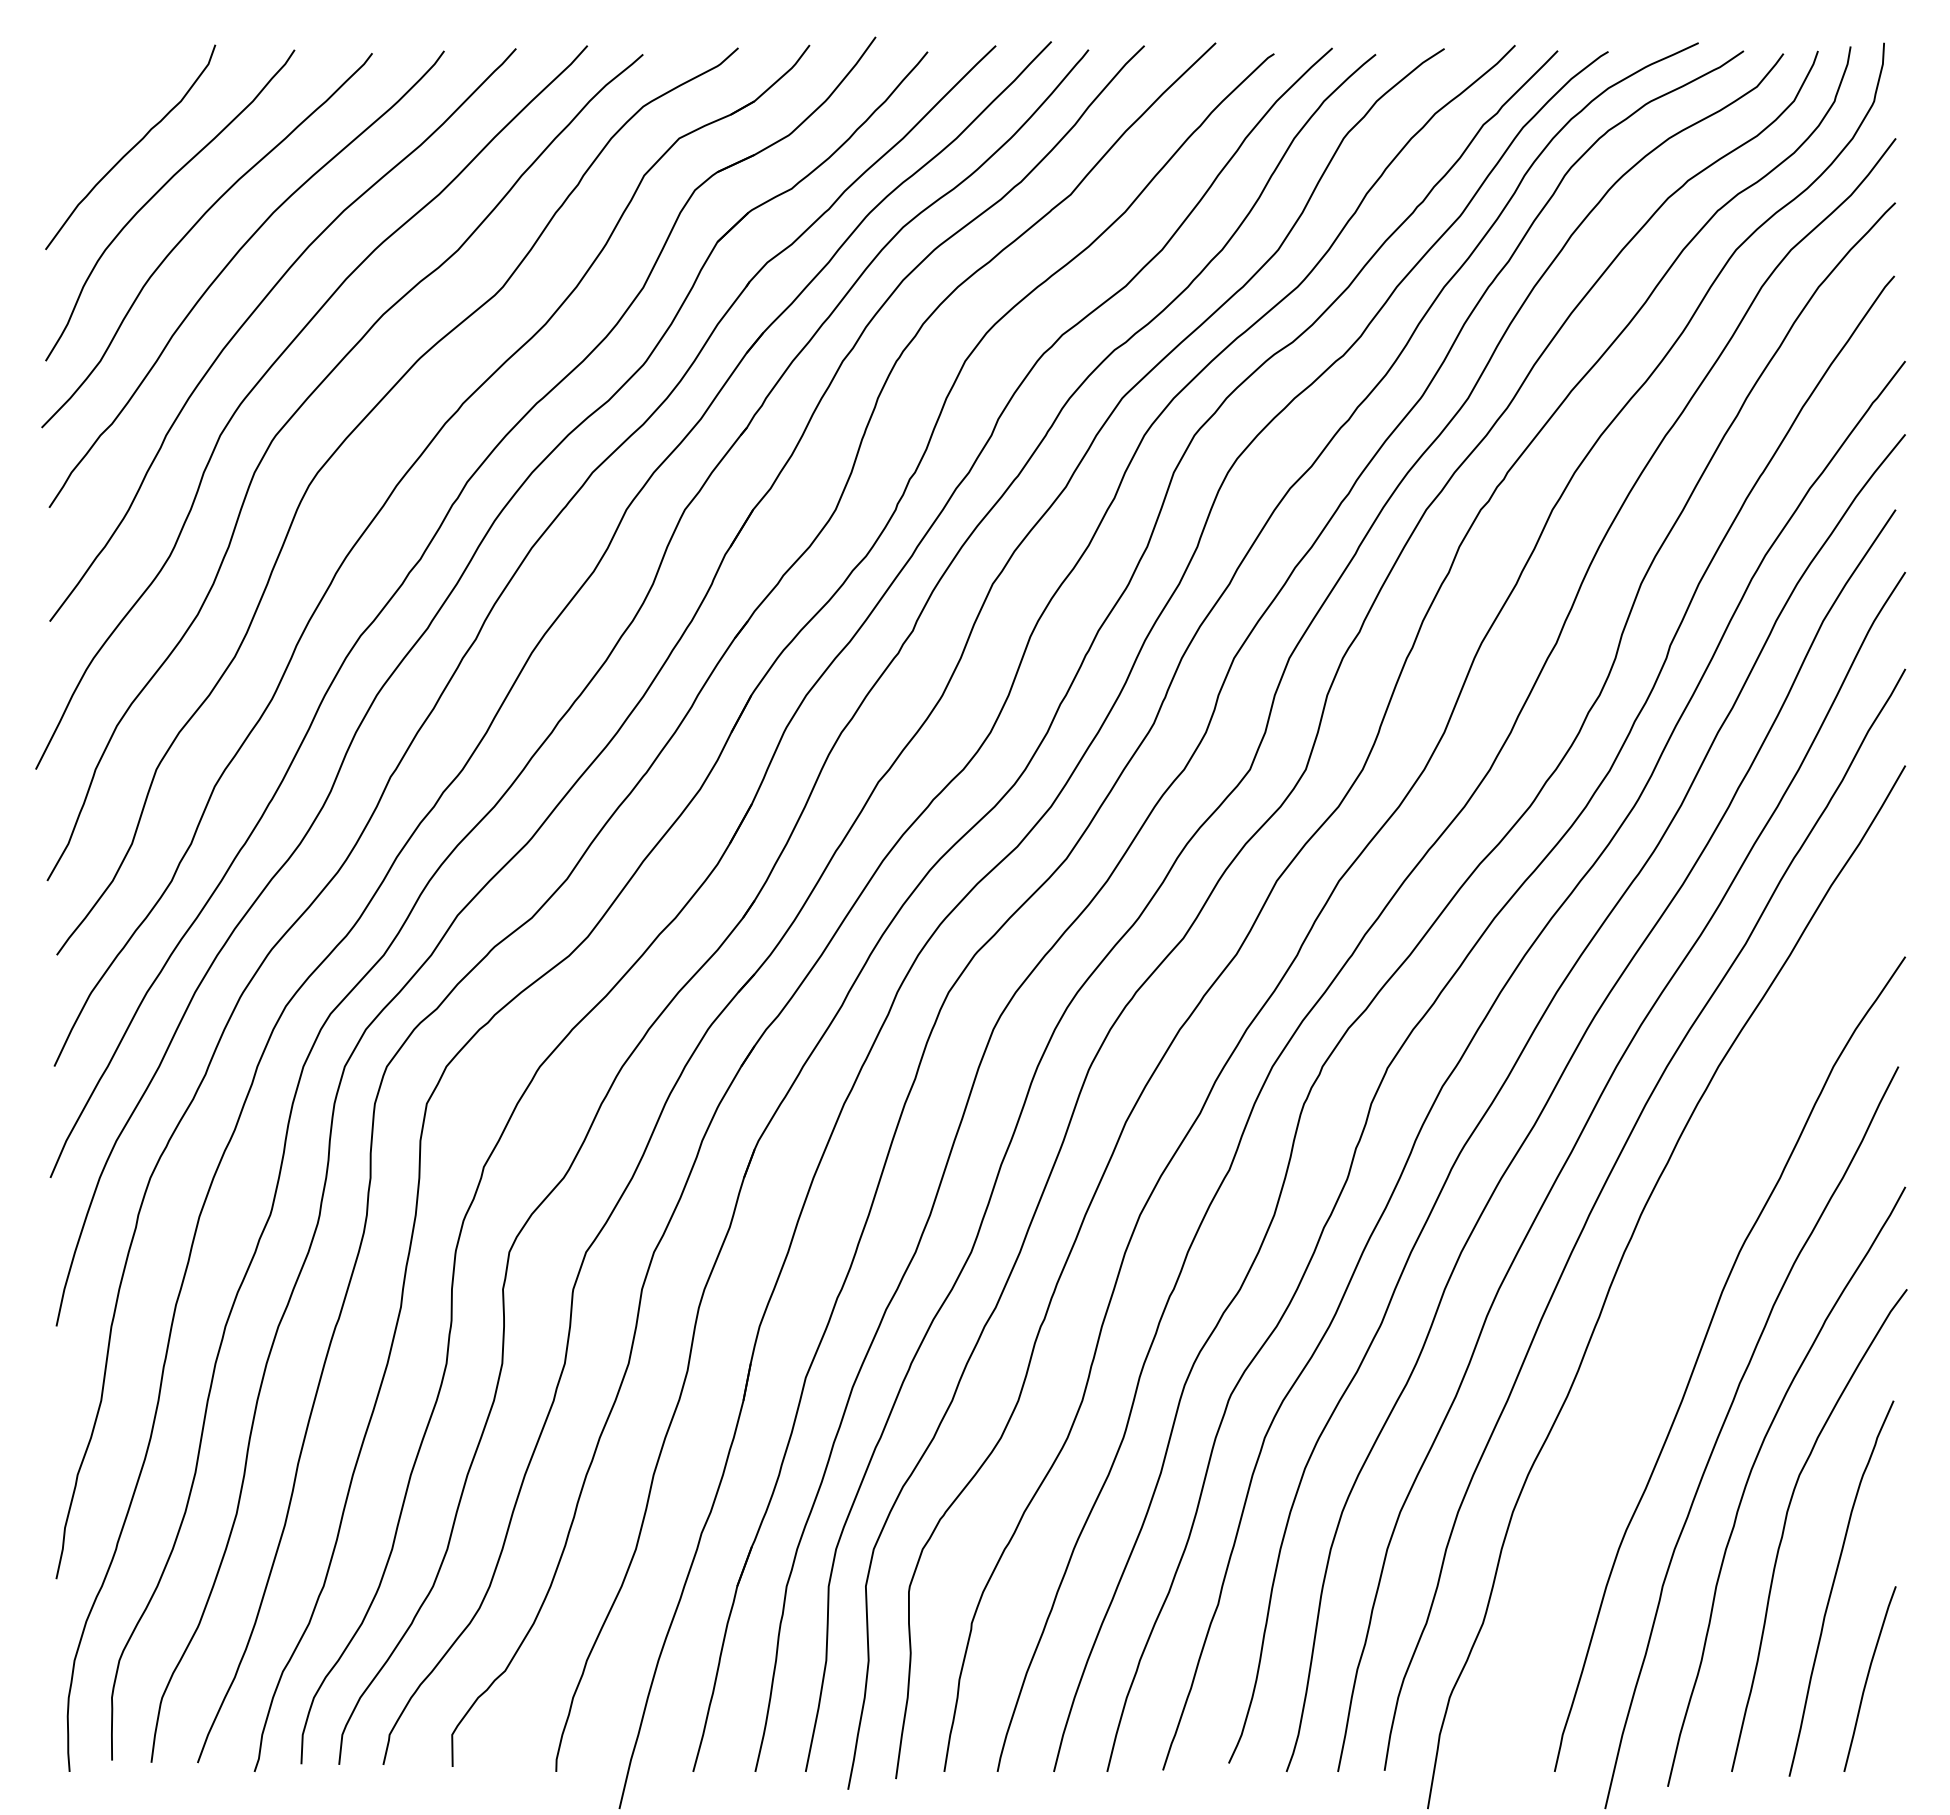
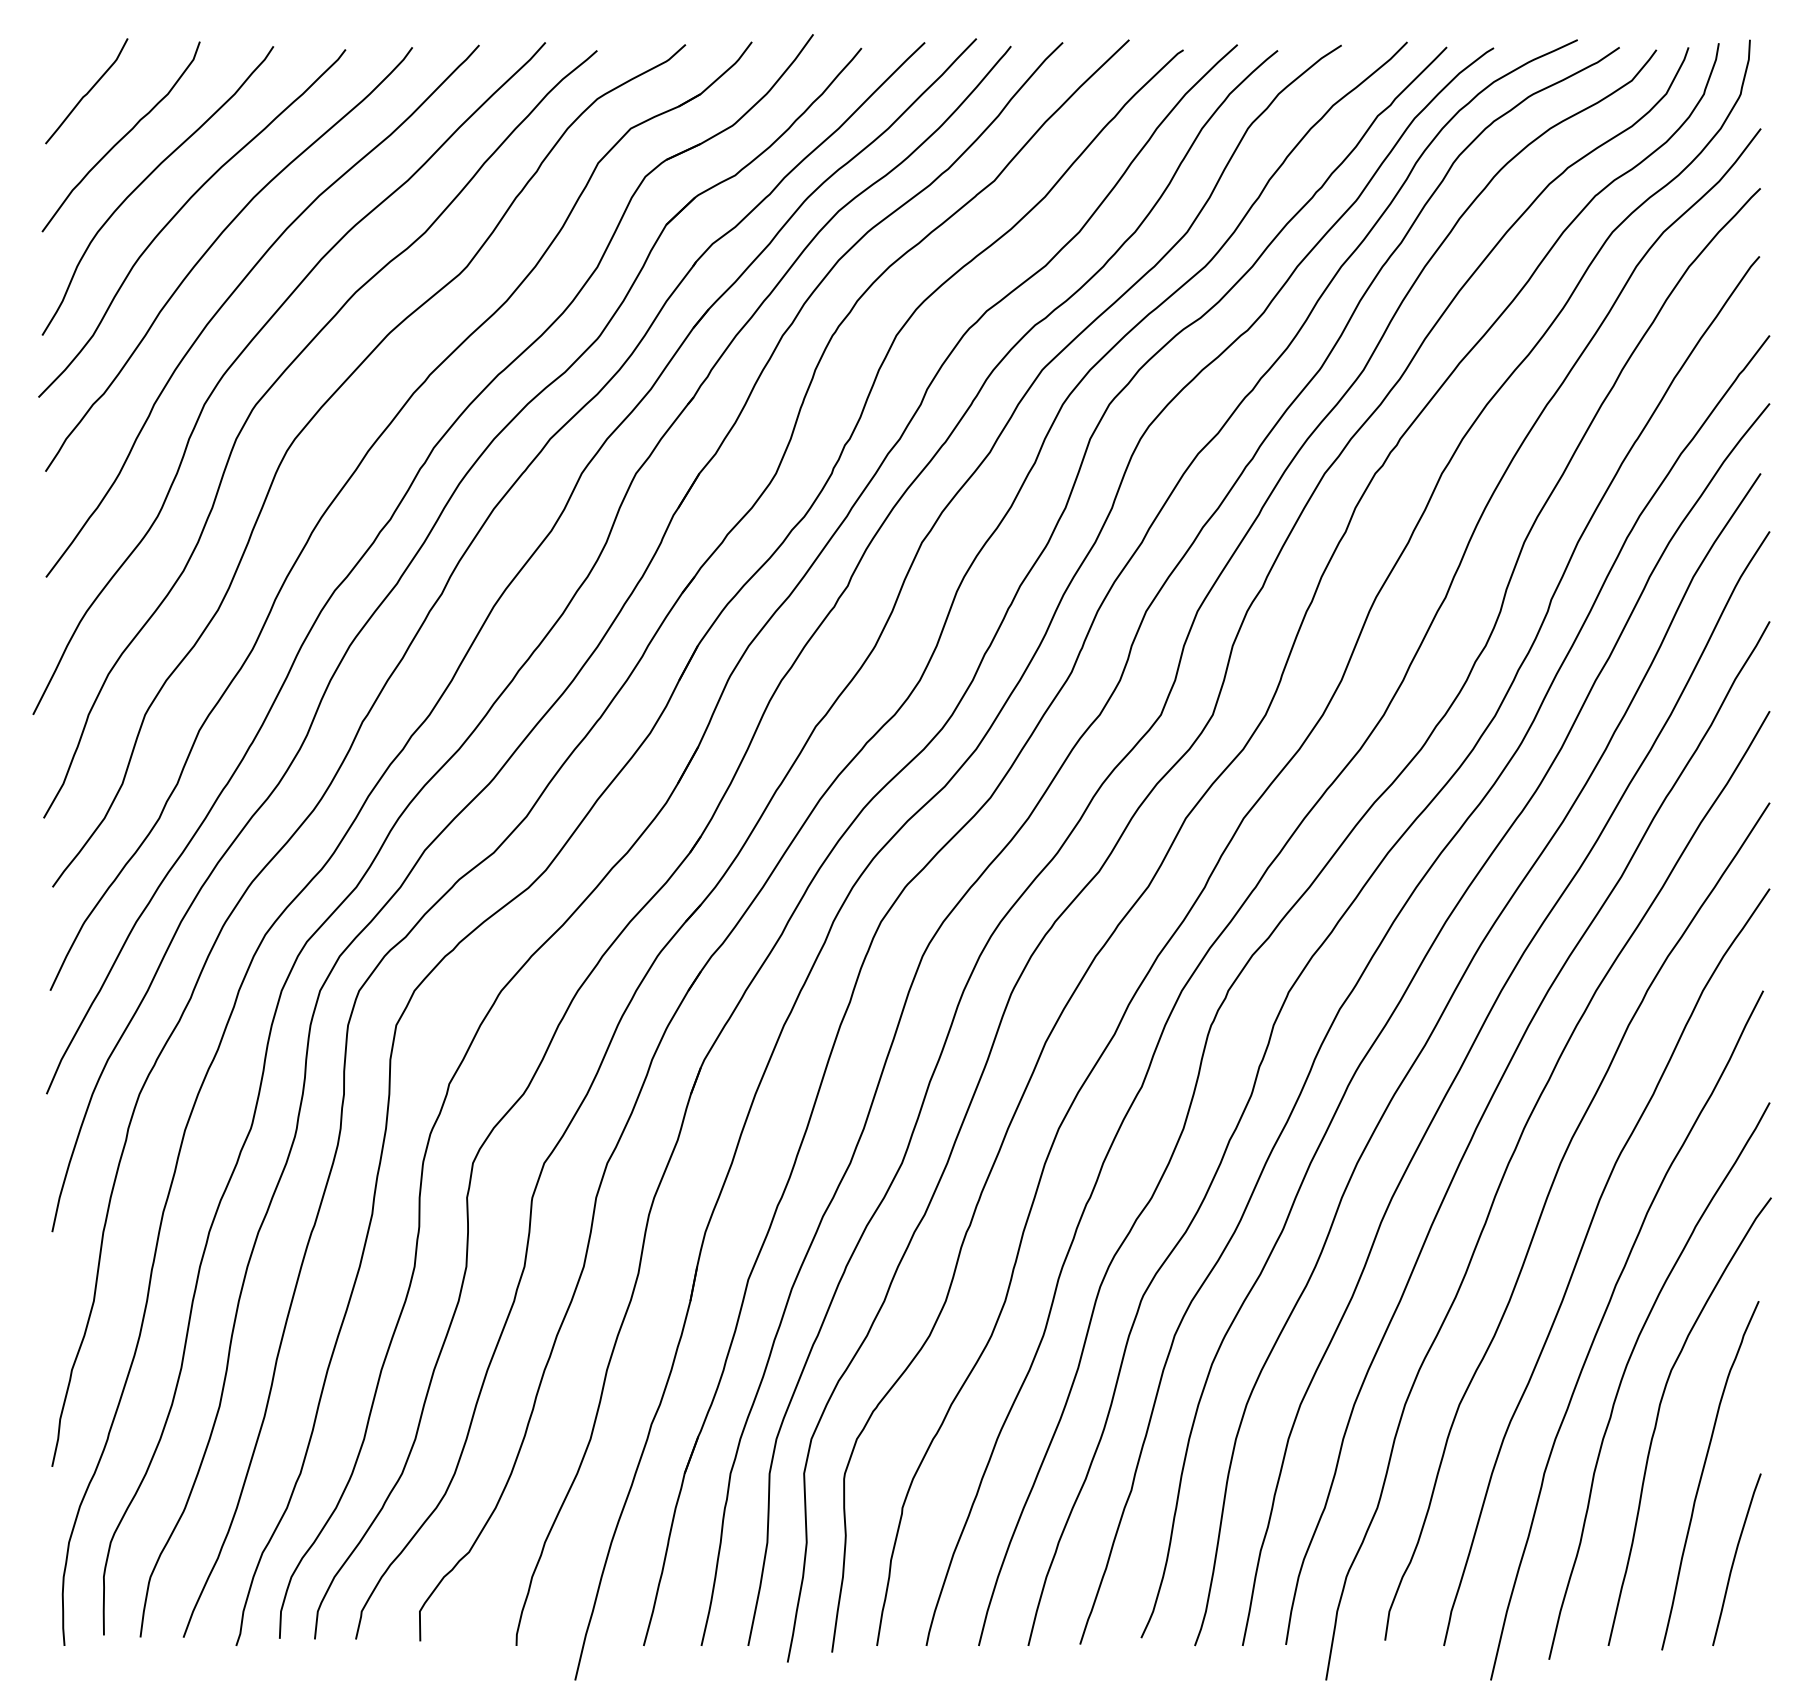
curve: (94, 98) -> (87, 91), added
curve: (1662, 1302) -> (1544, 1209), added

